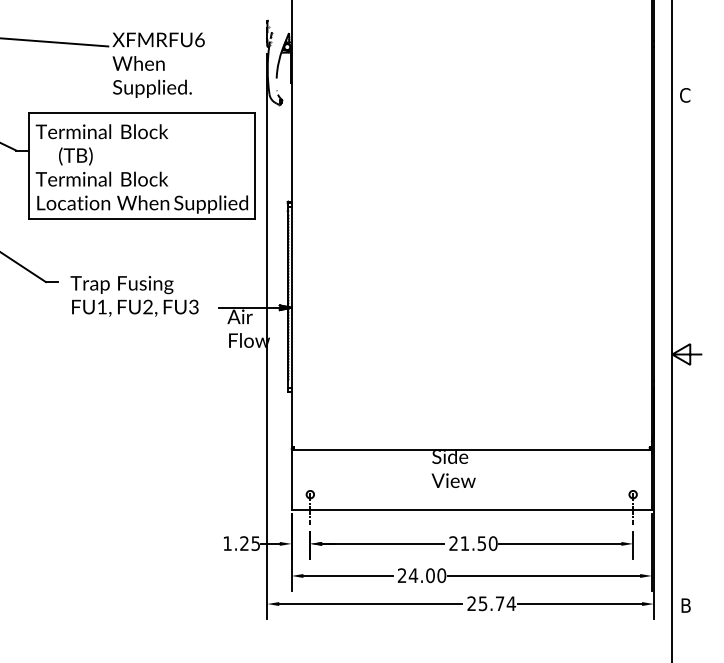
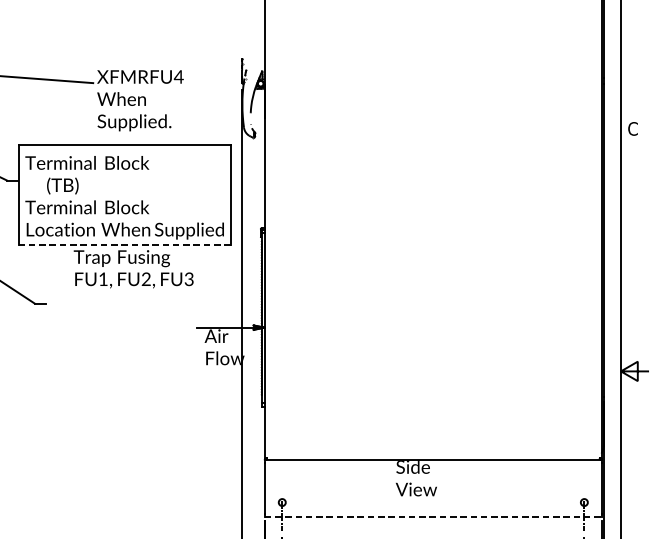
text: (199, 40) -> (178, 77), FU6 -> FU4
line: (141, 219) -> (124, 245), solid -> dashed
text: (134, 296) -> (133, 269), moved
line: (472, 509) -> (434, 516), solid -> dashed

